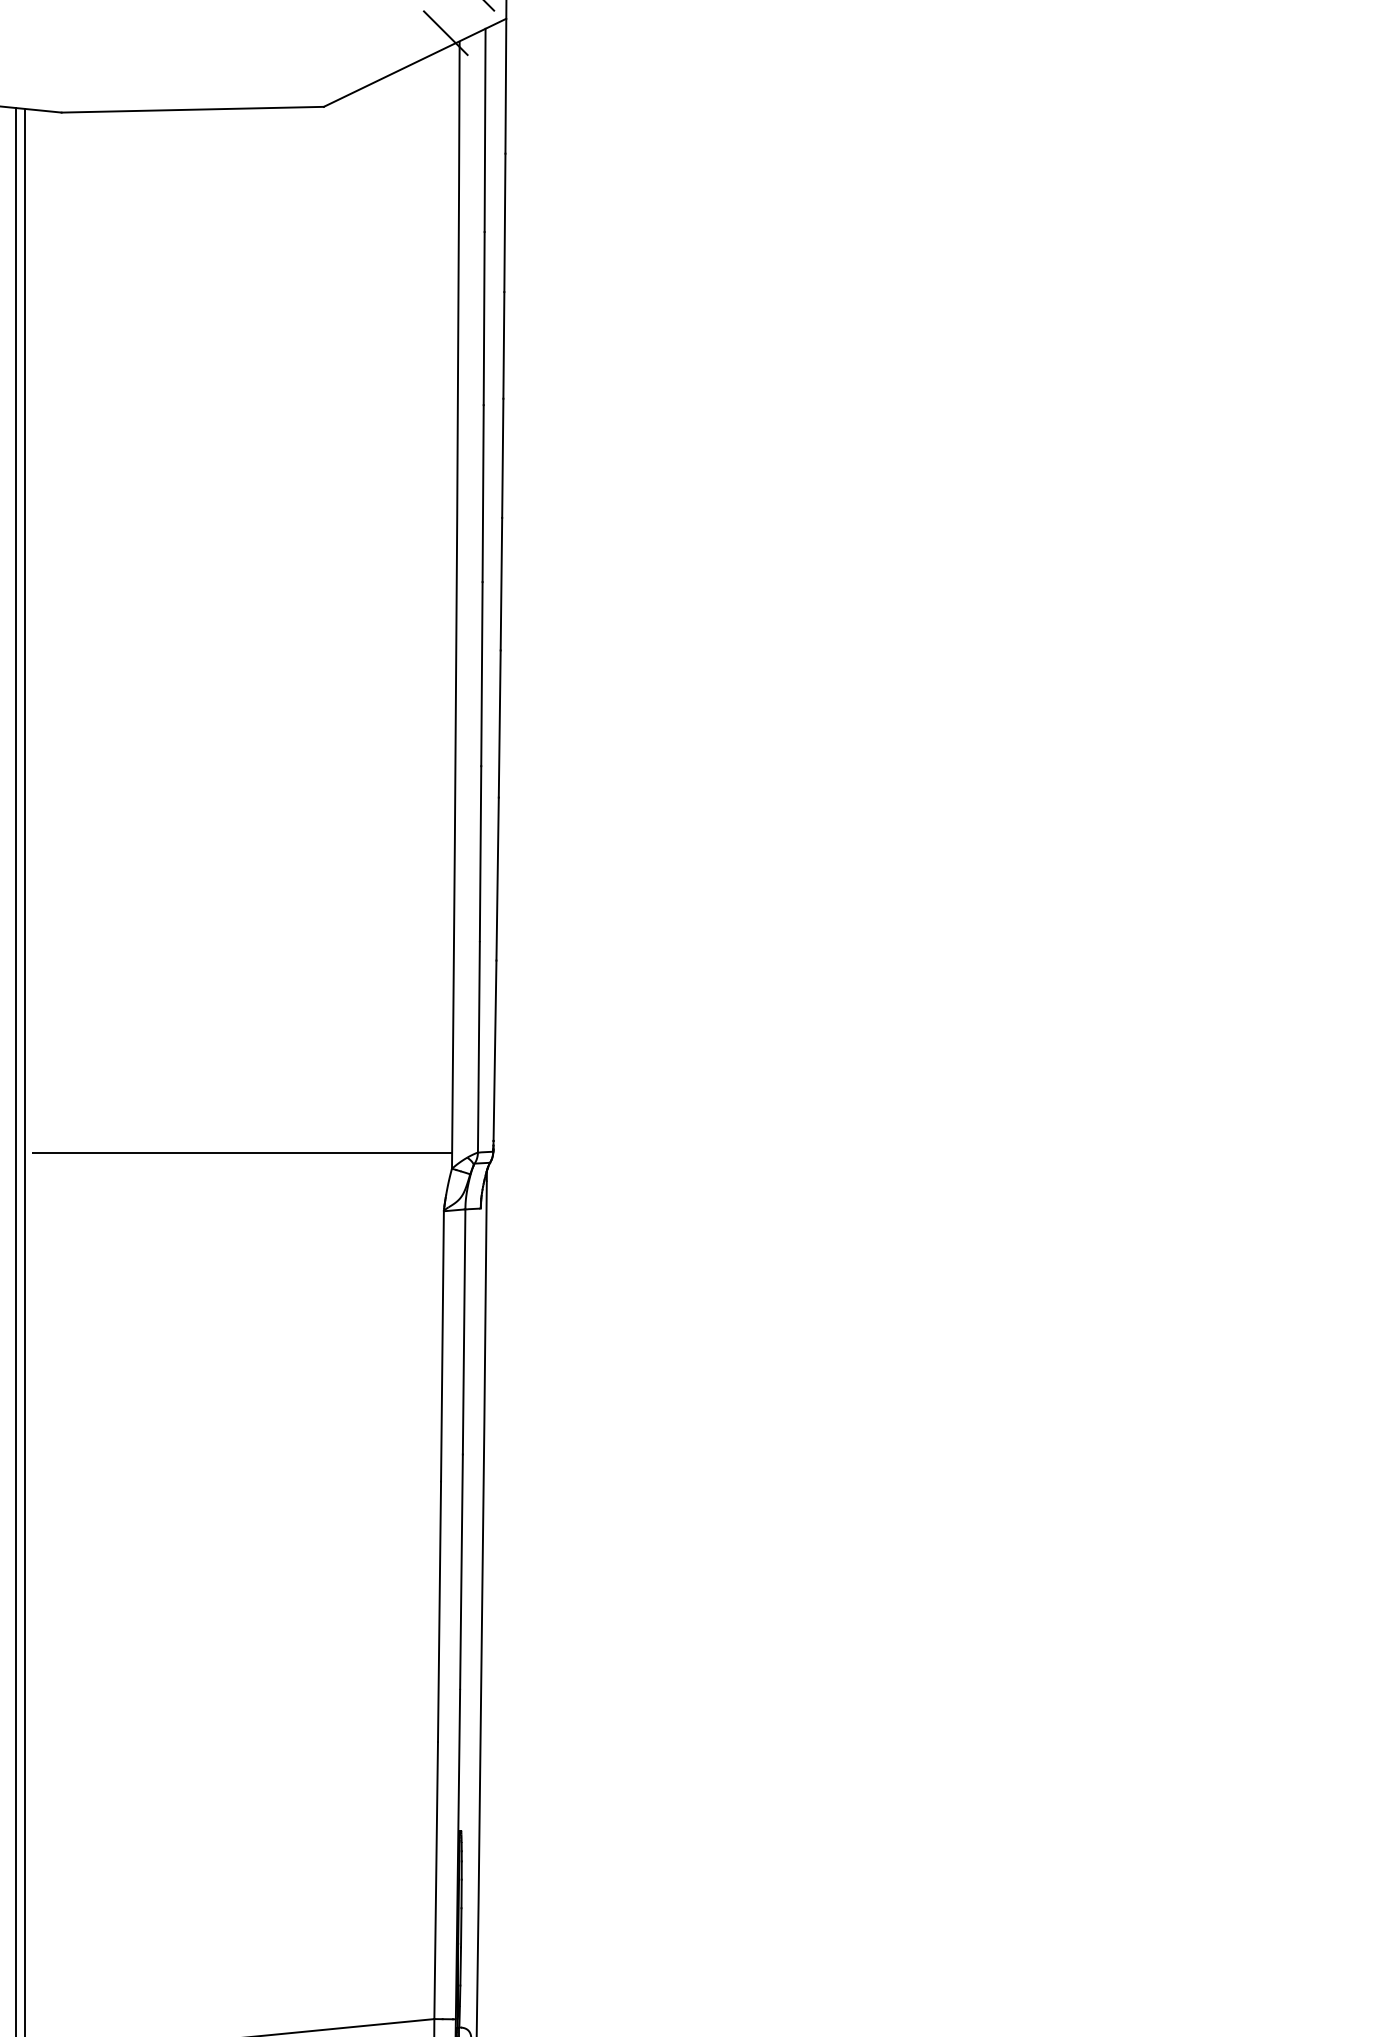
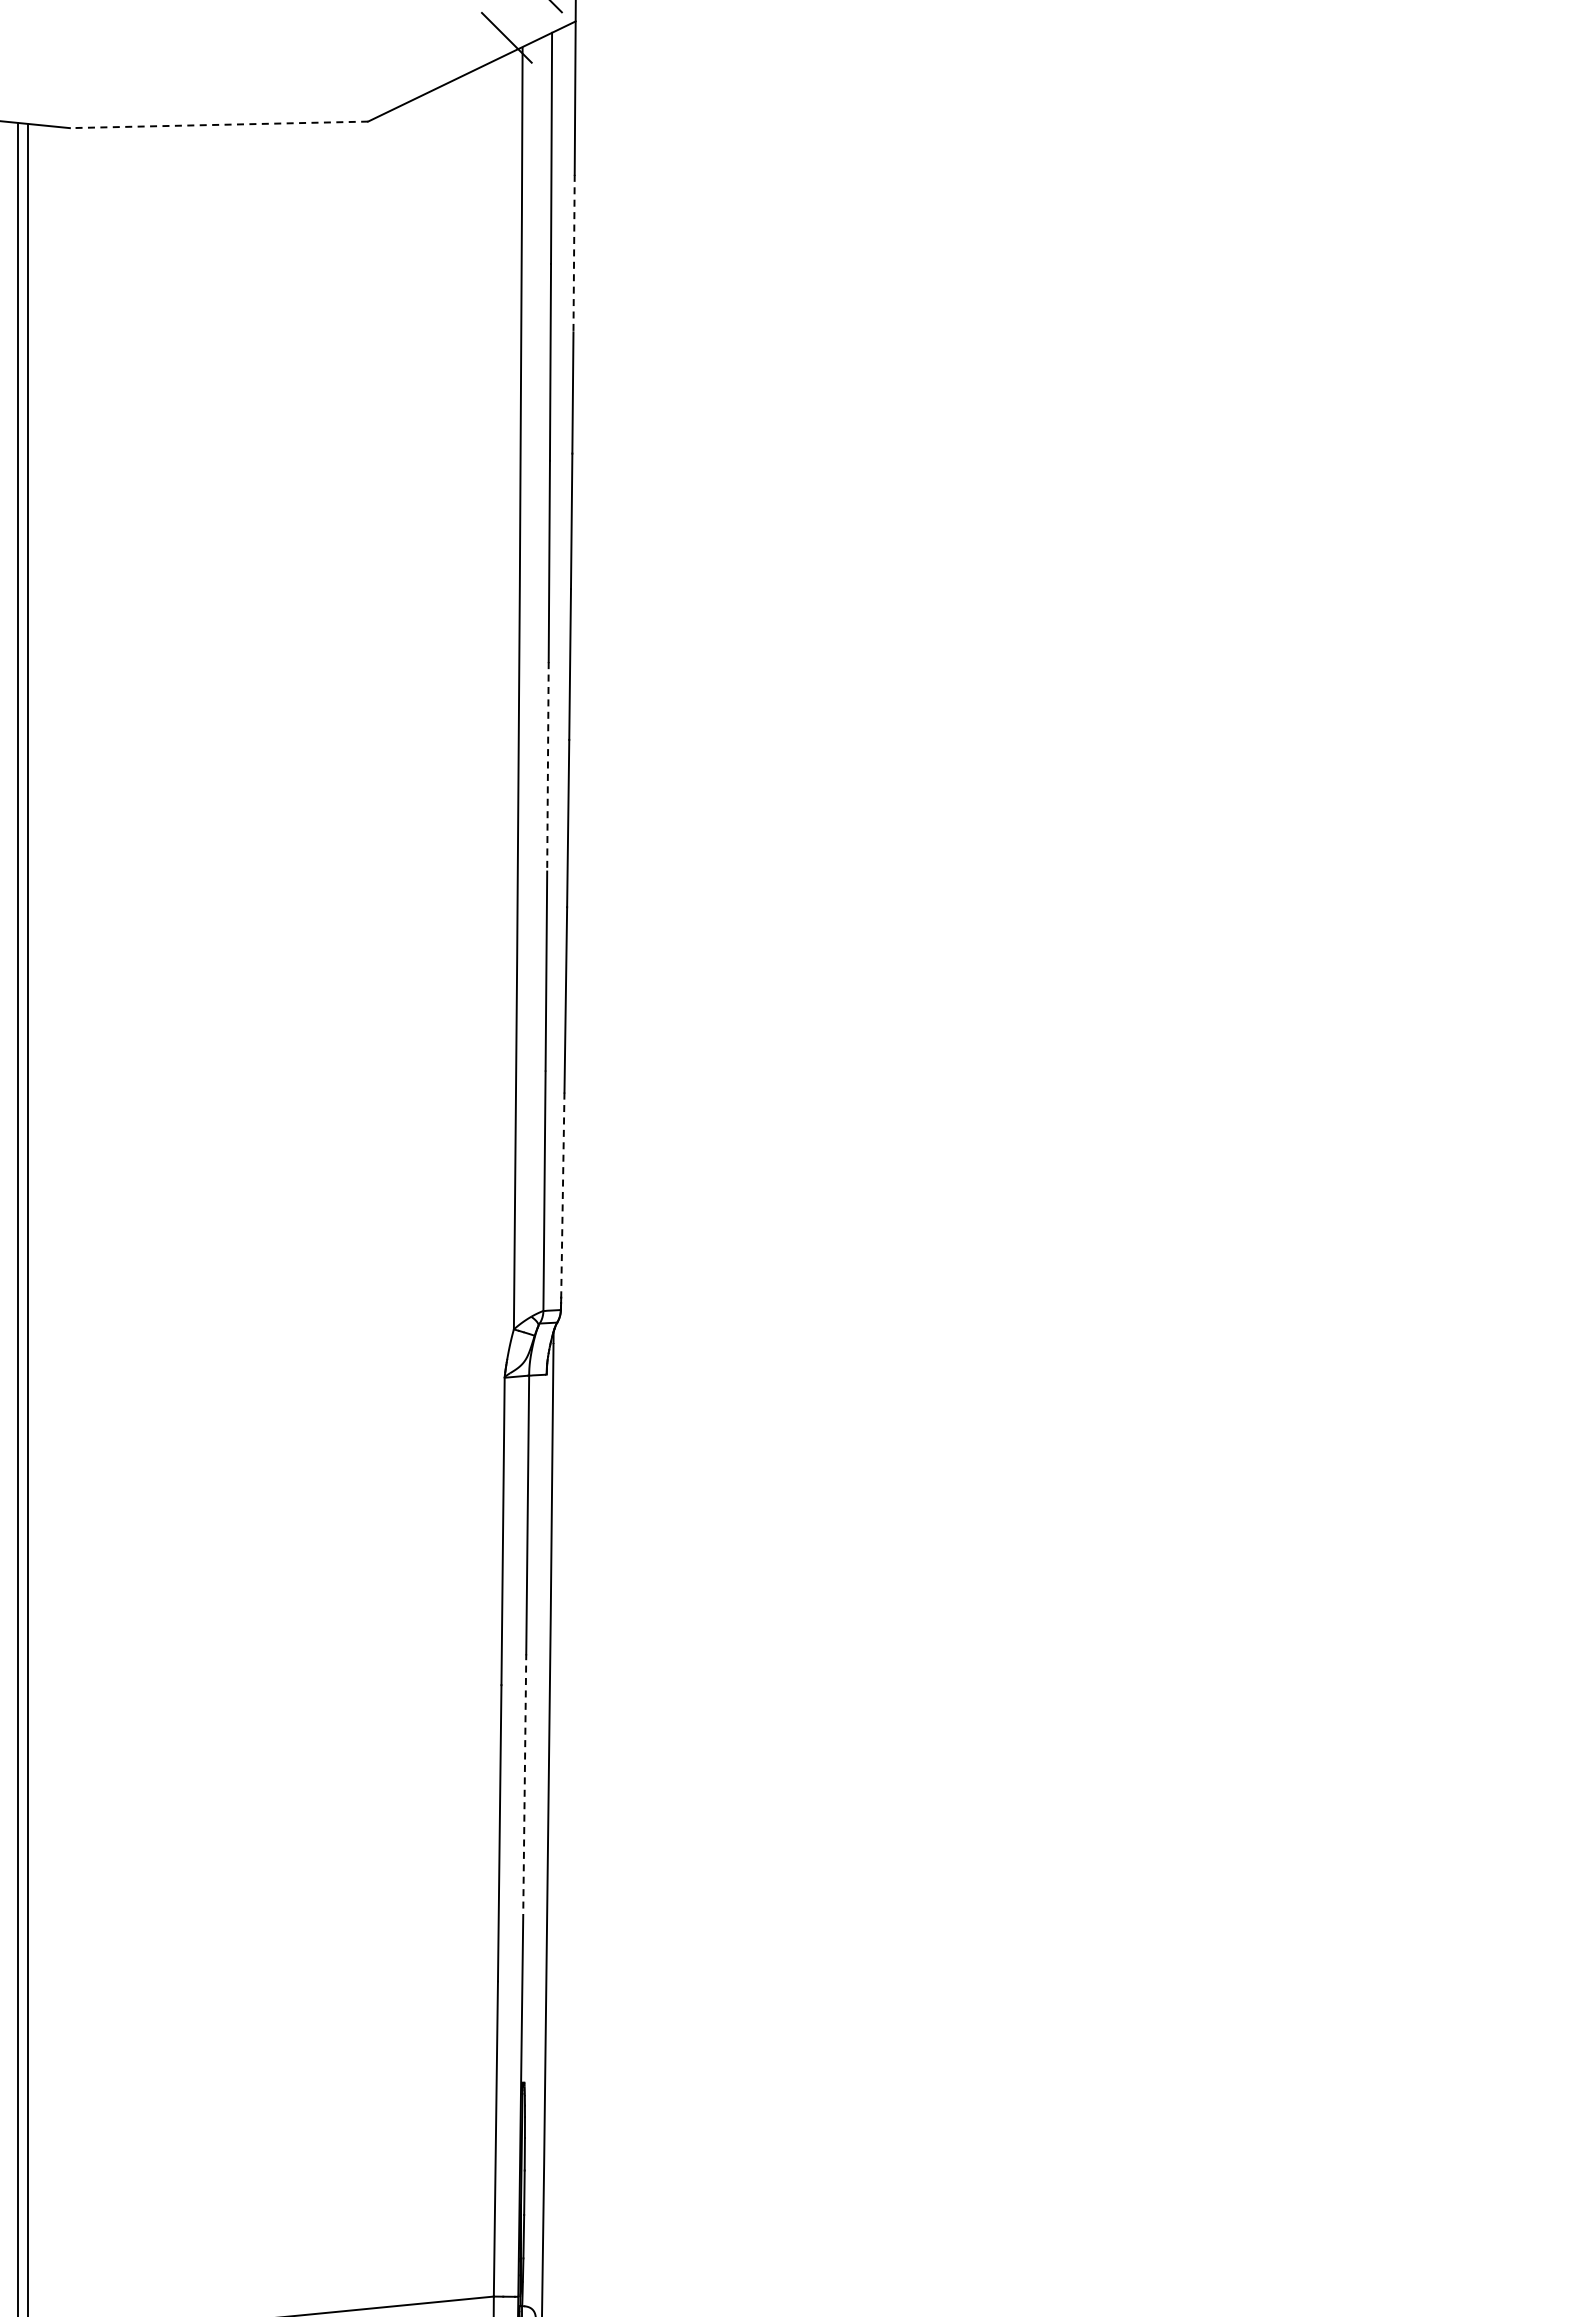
line: (192, 109) -> (218, 124), solid -> dashed
line: (505, 222) -> (574, 253), solid -> dashed
line: (481, 673) -> (547, 766), solid -> dashed
line: (494, 1051) -> (562, 1195), solid -> dashed
line: (241, 1152) -> (274, 1310), removed
line: (461, 1571) -> (524, 1787), solid -> dashed

